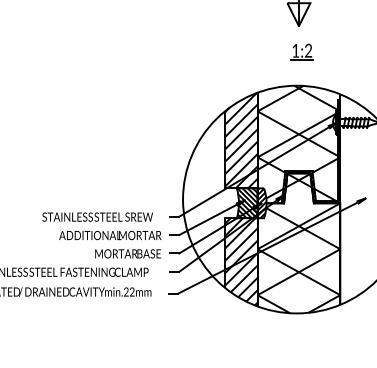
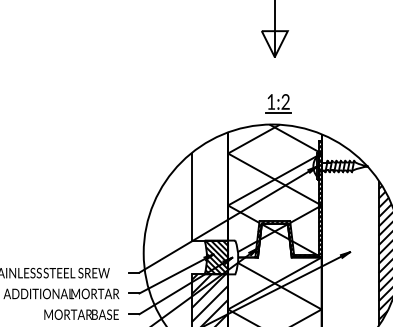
part: (301, 51) -> (277, 102), moved
hatch: (241, 140) -> (209, 186), removed
hatch: (261, 203) -> (232, 257), removed

